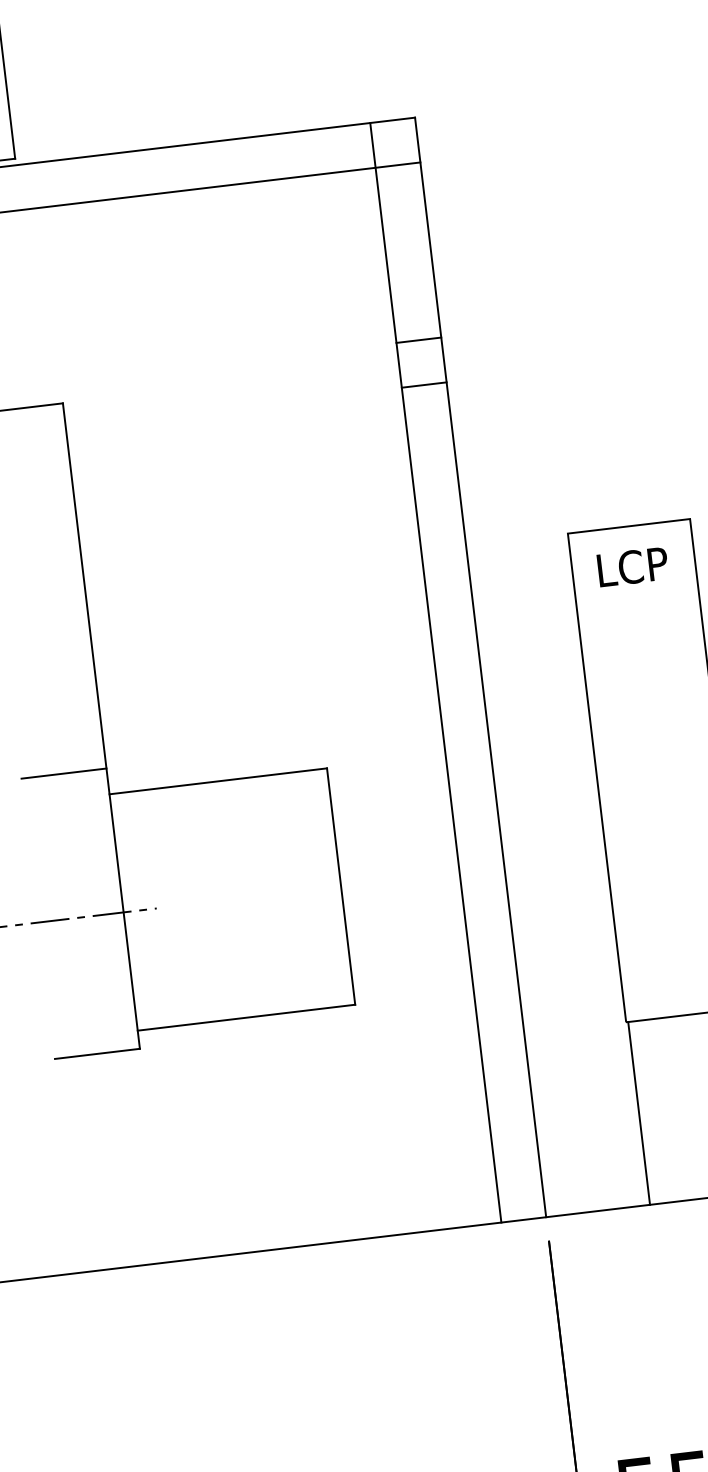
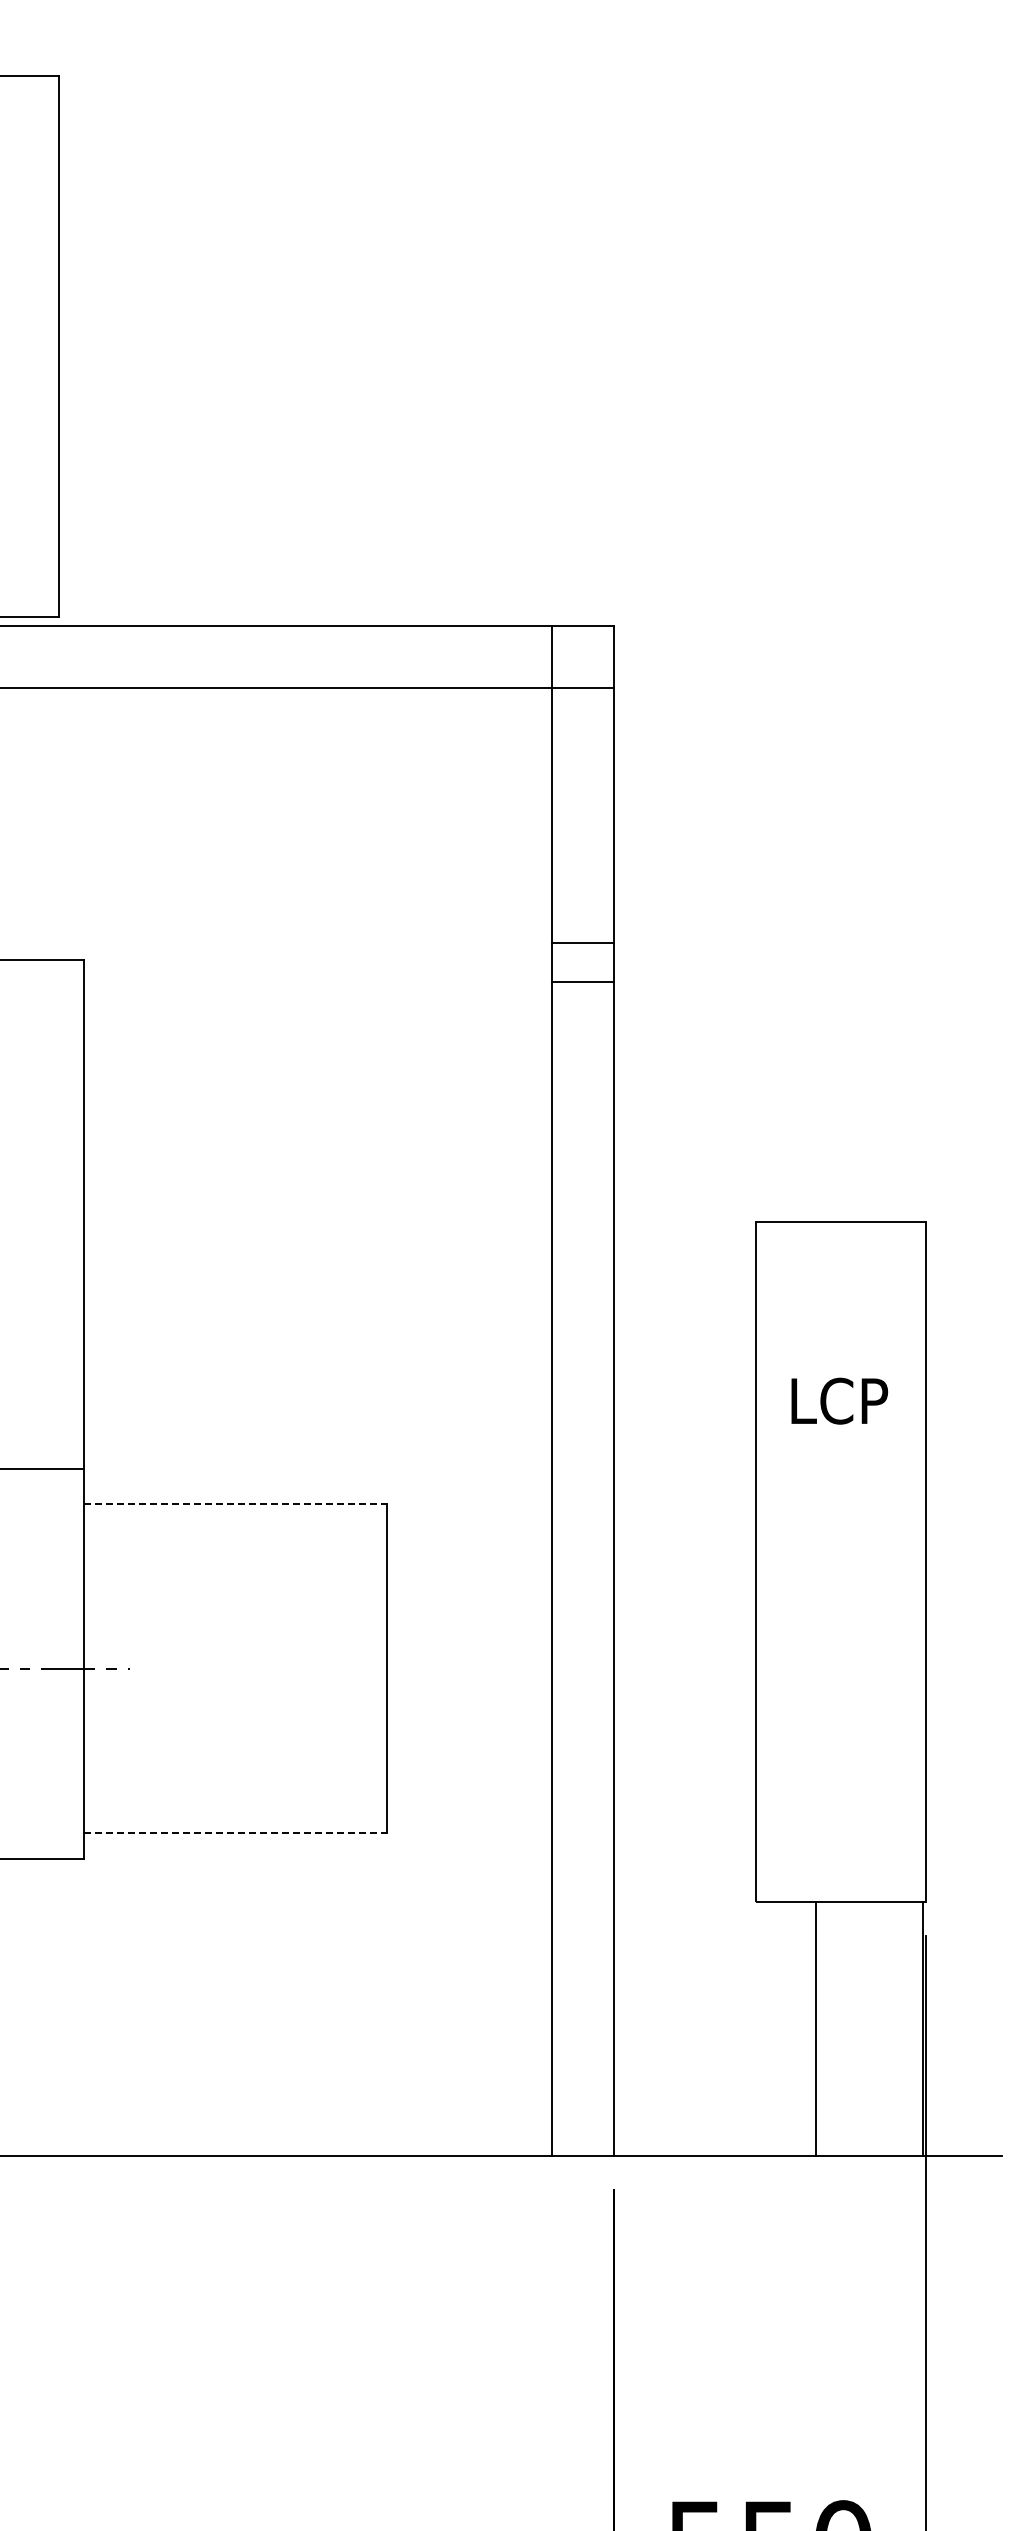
line: (418, 340) -> (582, 981), moved
line: (423, 385) -> (582, 943), moved
text: (632, 566) -> (839, 1400), moved
line: (218, 781) -> (236, 1504), solid -> dashed
line: (247, 1017) -> (236, 1833), solid -> dashed
line: (638, 1113) -> (815, 2028), moved

